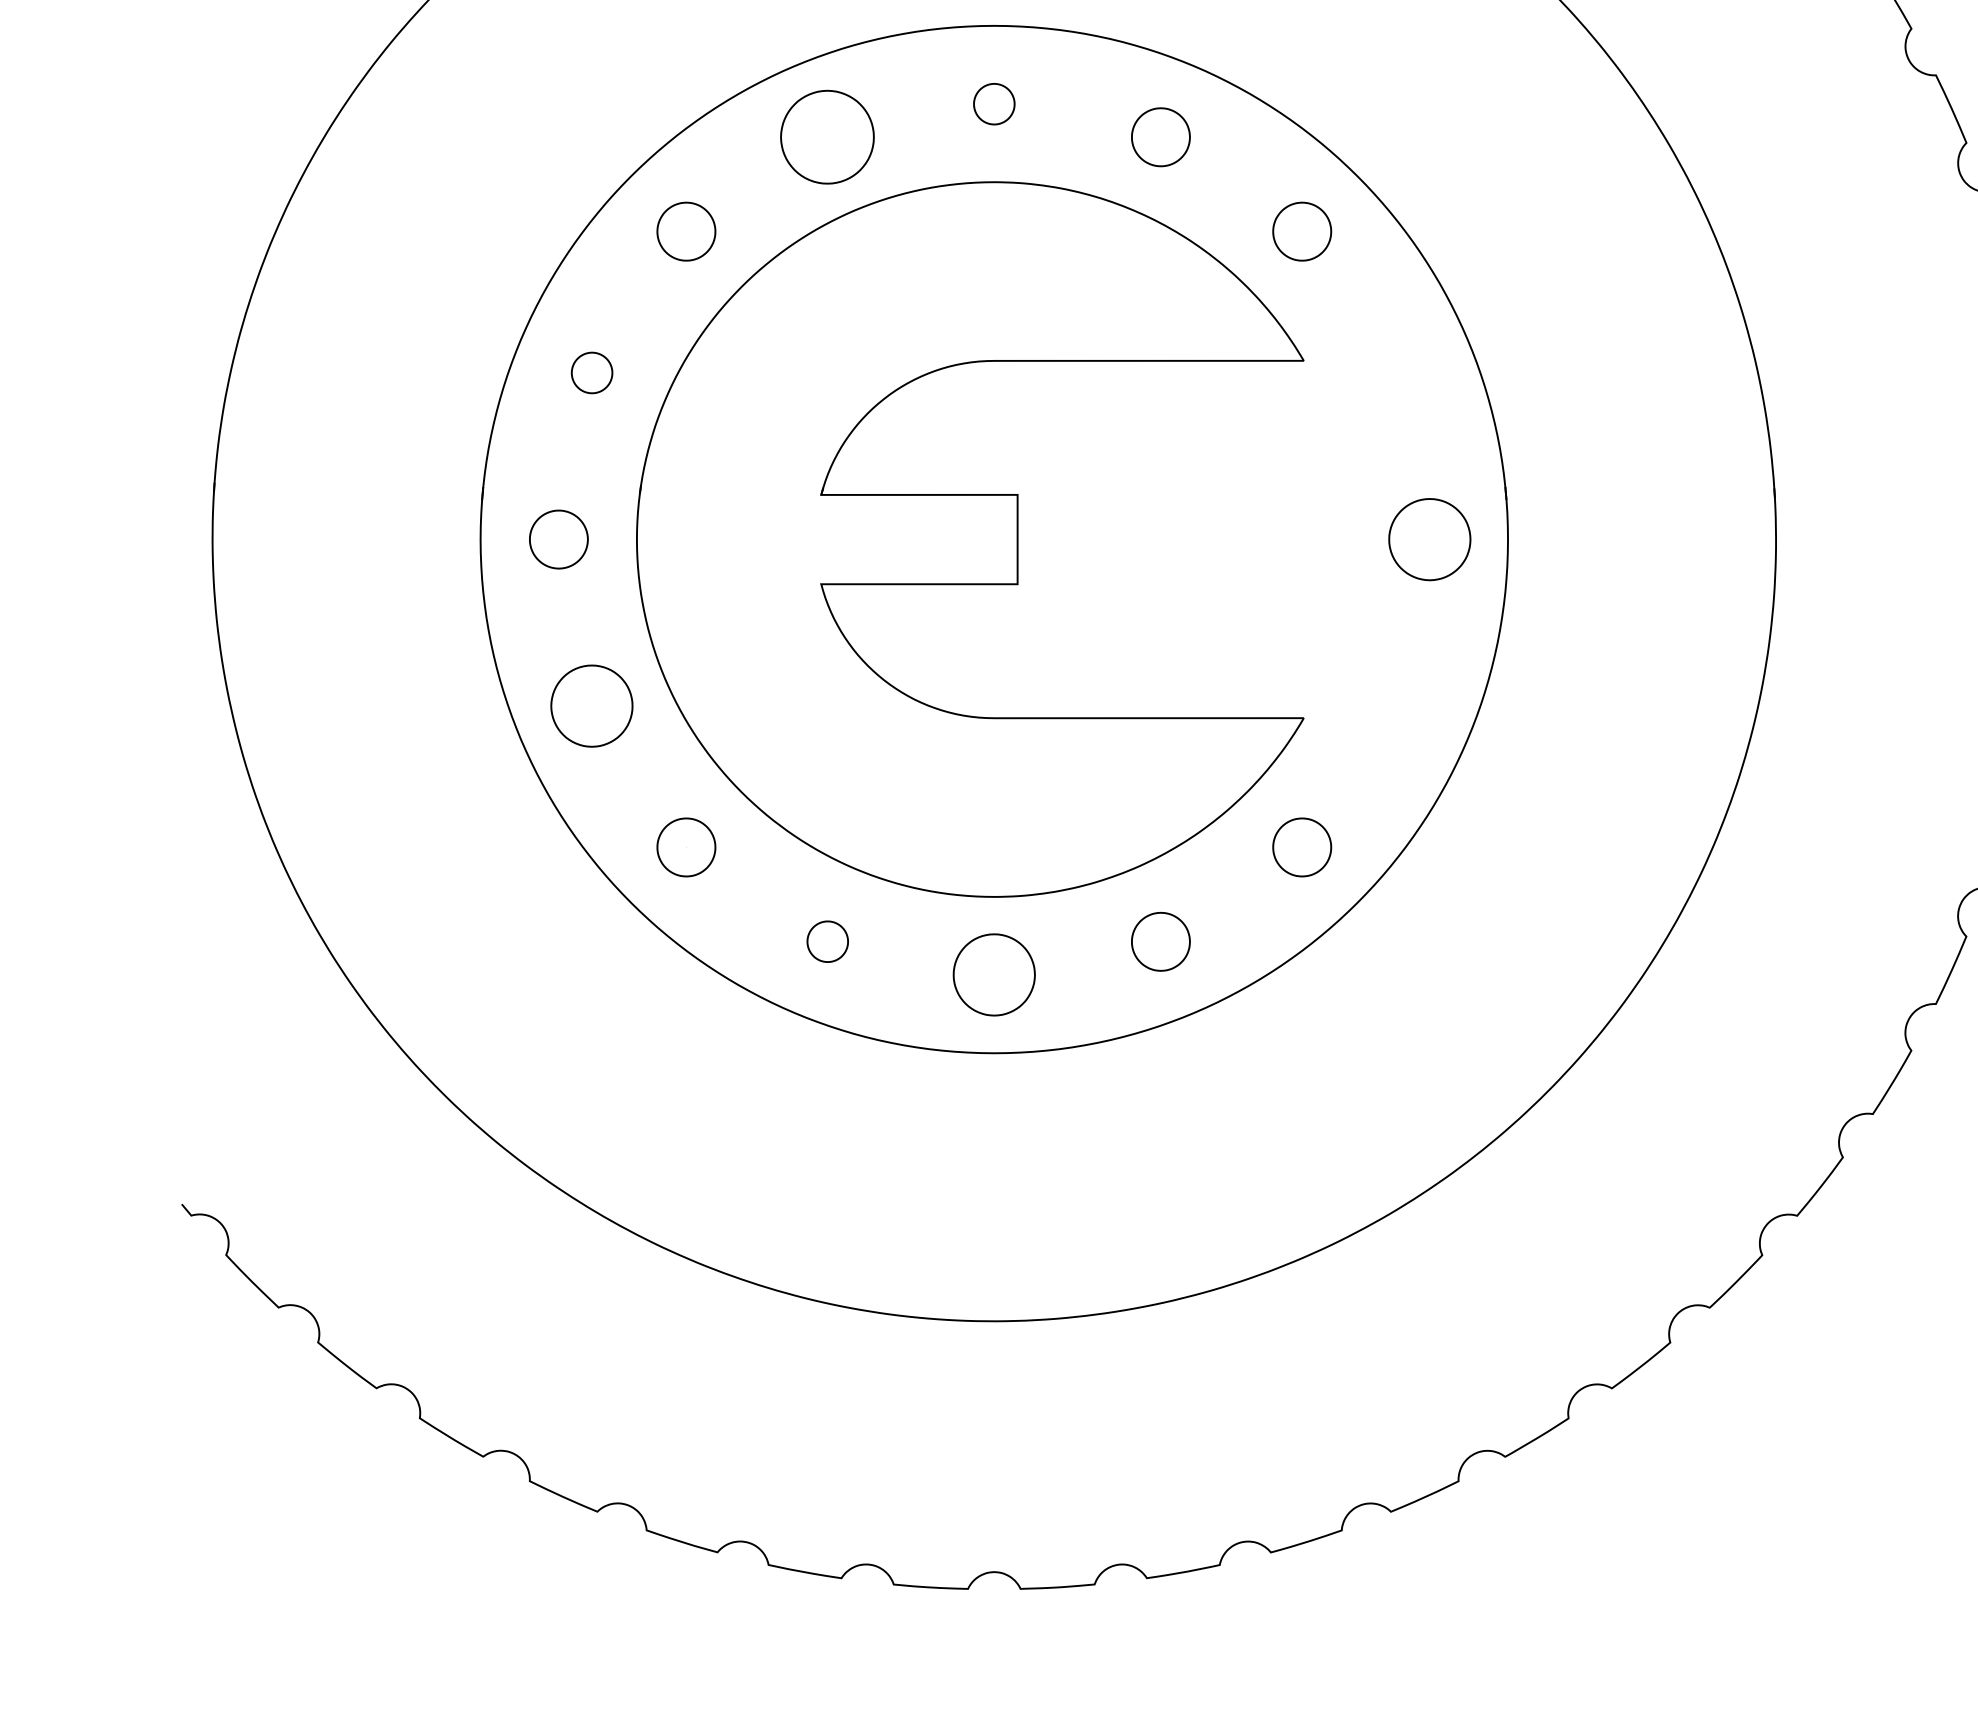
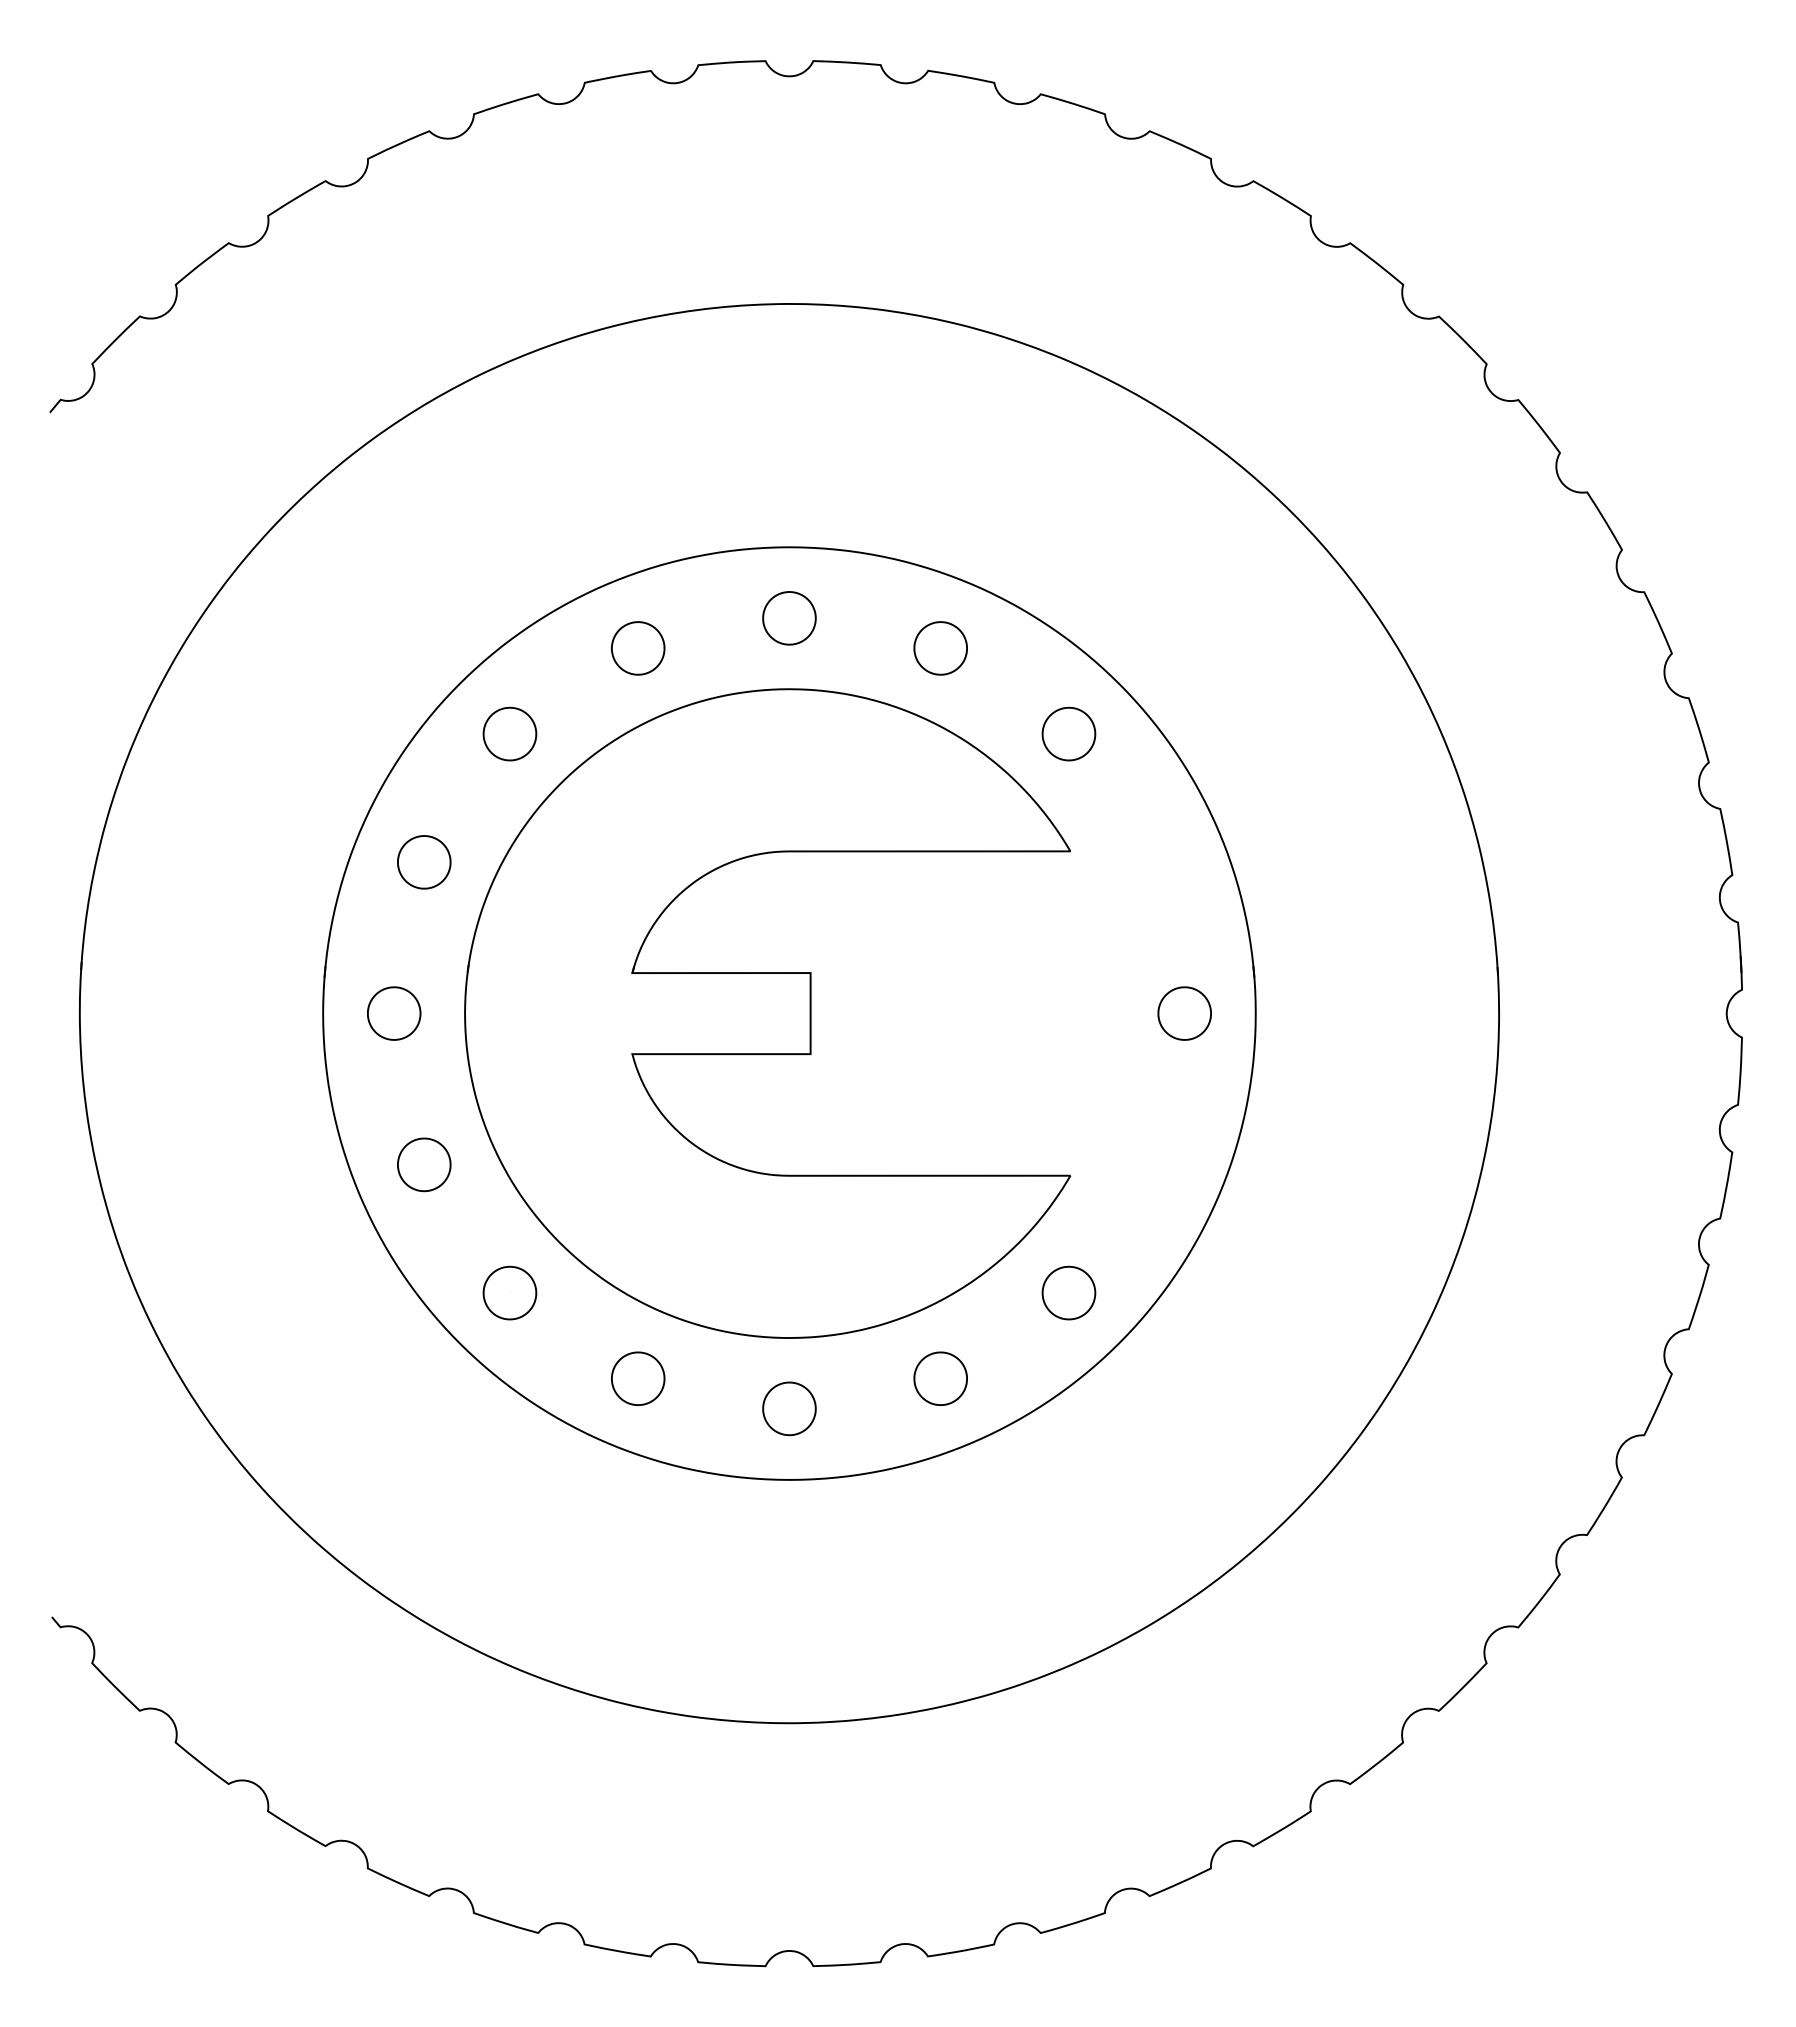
part: (994, 104) -> (789, 618), size x1.43
part: (828, 137) -> (638, 648), size x0.62
part: (592, 373) -> (424, 862), size x1.43
part: (1429, 539) -> (1184, 1013), size x0.71
part: (592, 705) -> (424, 1164), size x0.71
part: (828, 941) -> (638, 1378), size x1.43
part: (994, 974) -> (789, 1408), size x0.71

